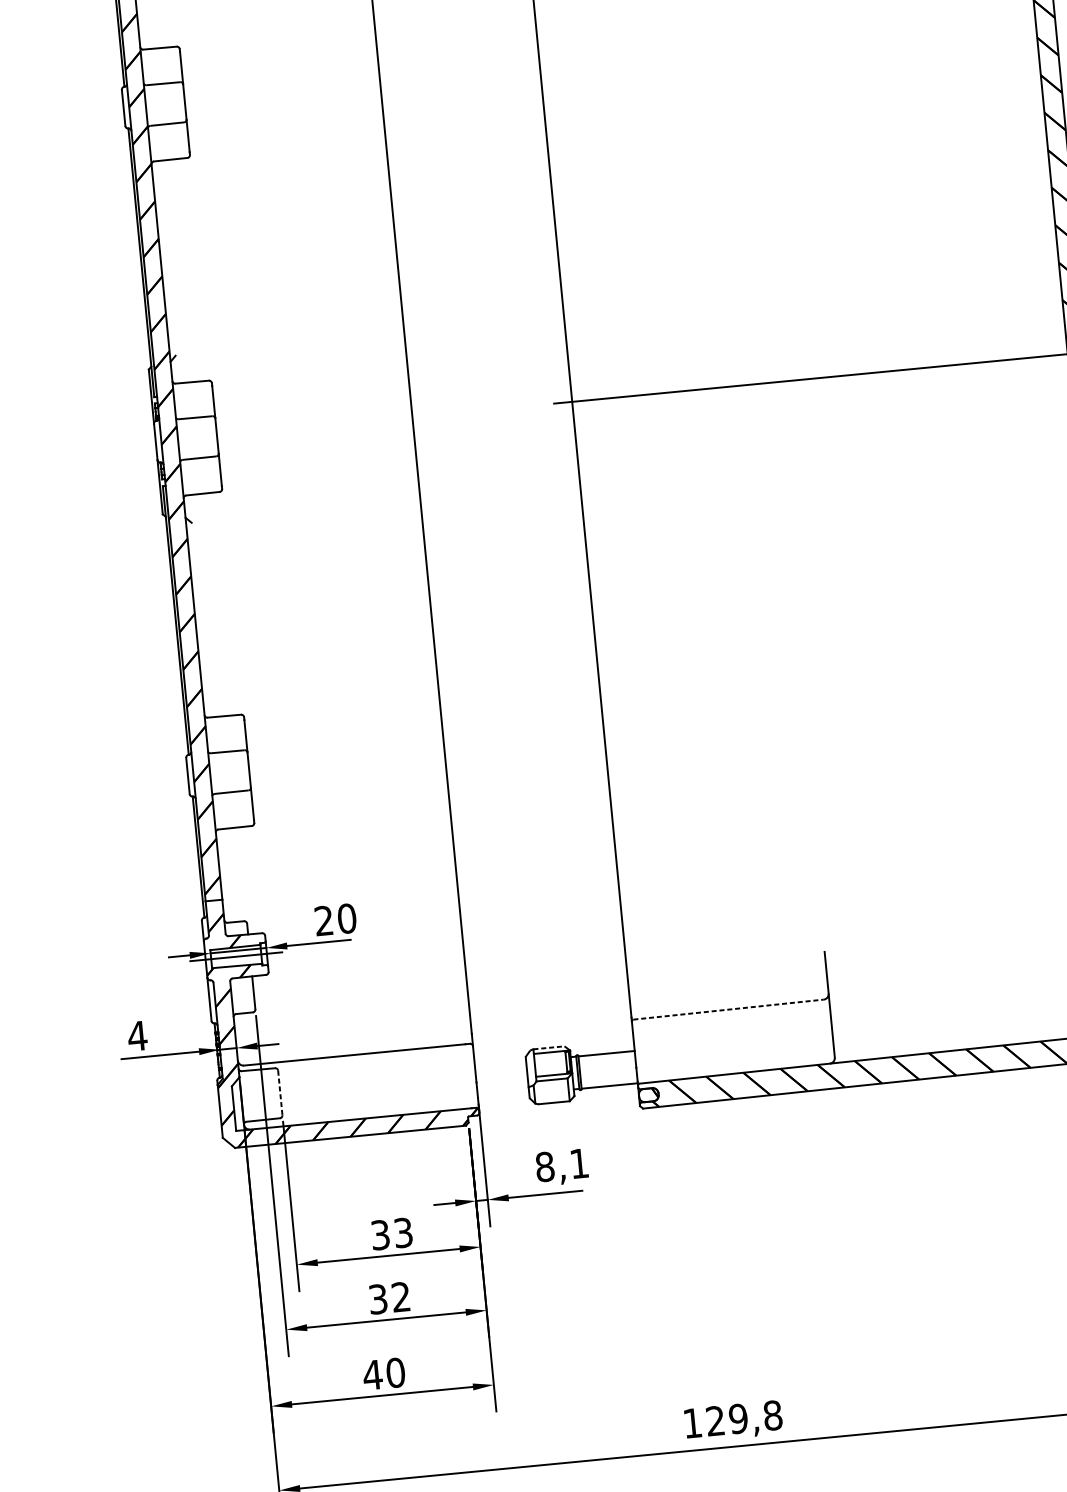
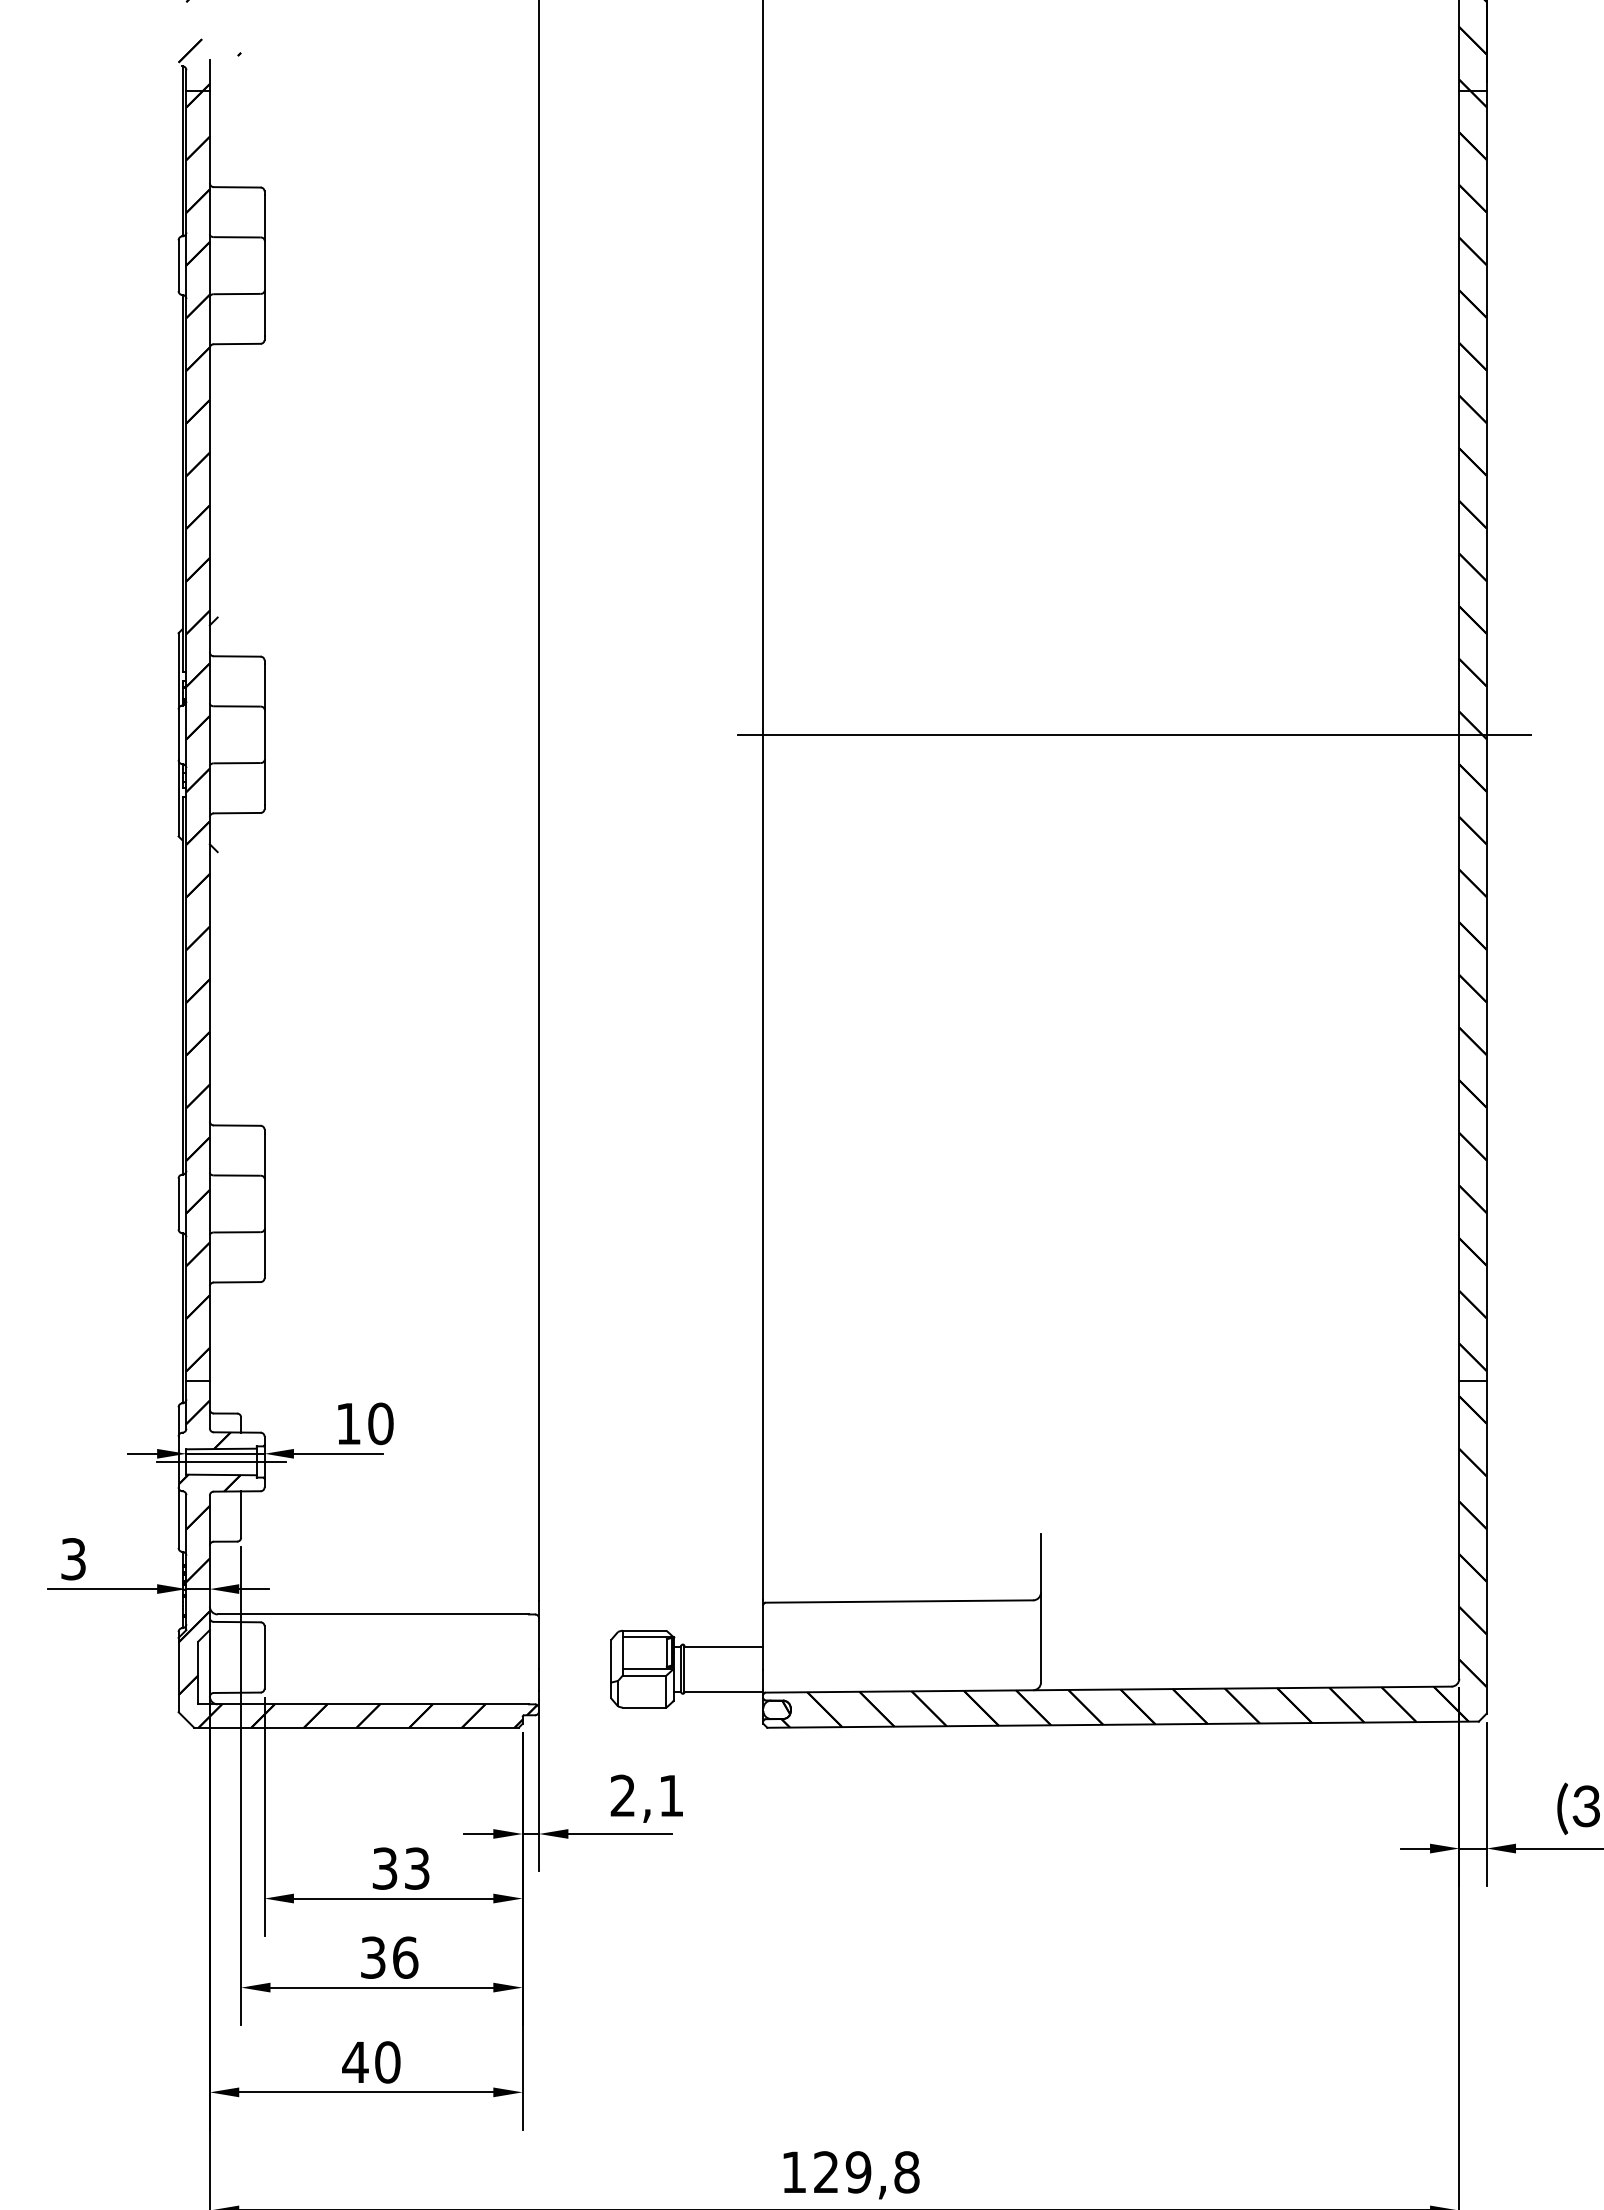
text: (323, 920) -> (348, 1423), 20 -> 10
line: (728, 1009) -> (899, 1601), dashed -> solid
text: (137, 1036) -> (73, 1559), 4 -> 3
line: (548, 1047) -> (644, 1630), dashed -> solid
line: (280, 1093) -> (264, 1657), dashed -> solid
text: (544, 1166) -> (622, 1795), 8,1 -> 2,1
text: (401, 1296) -> (405, 1957), 32 -> 36

